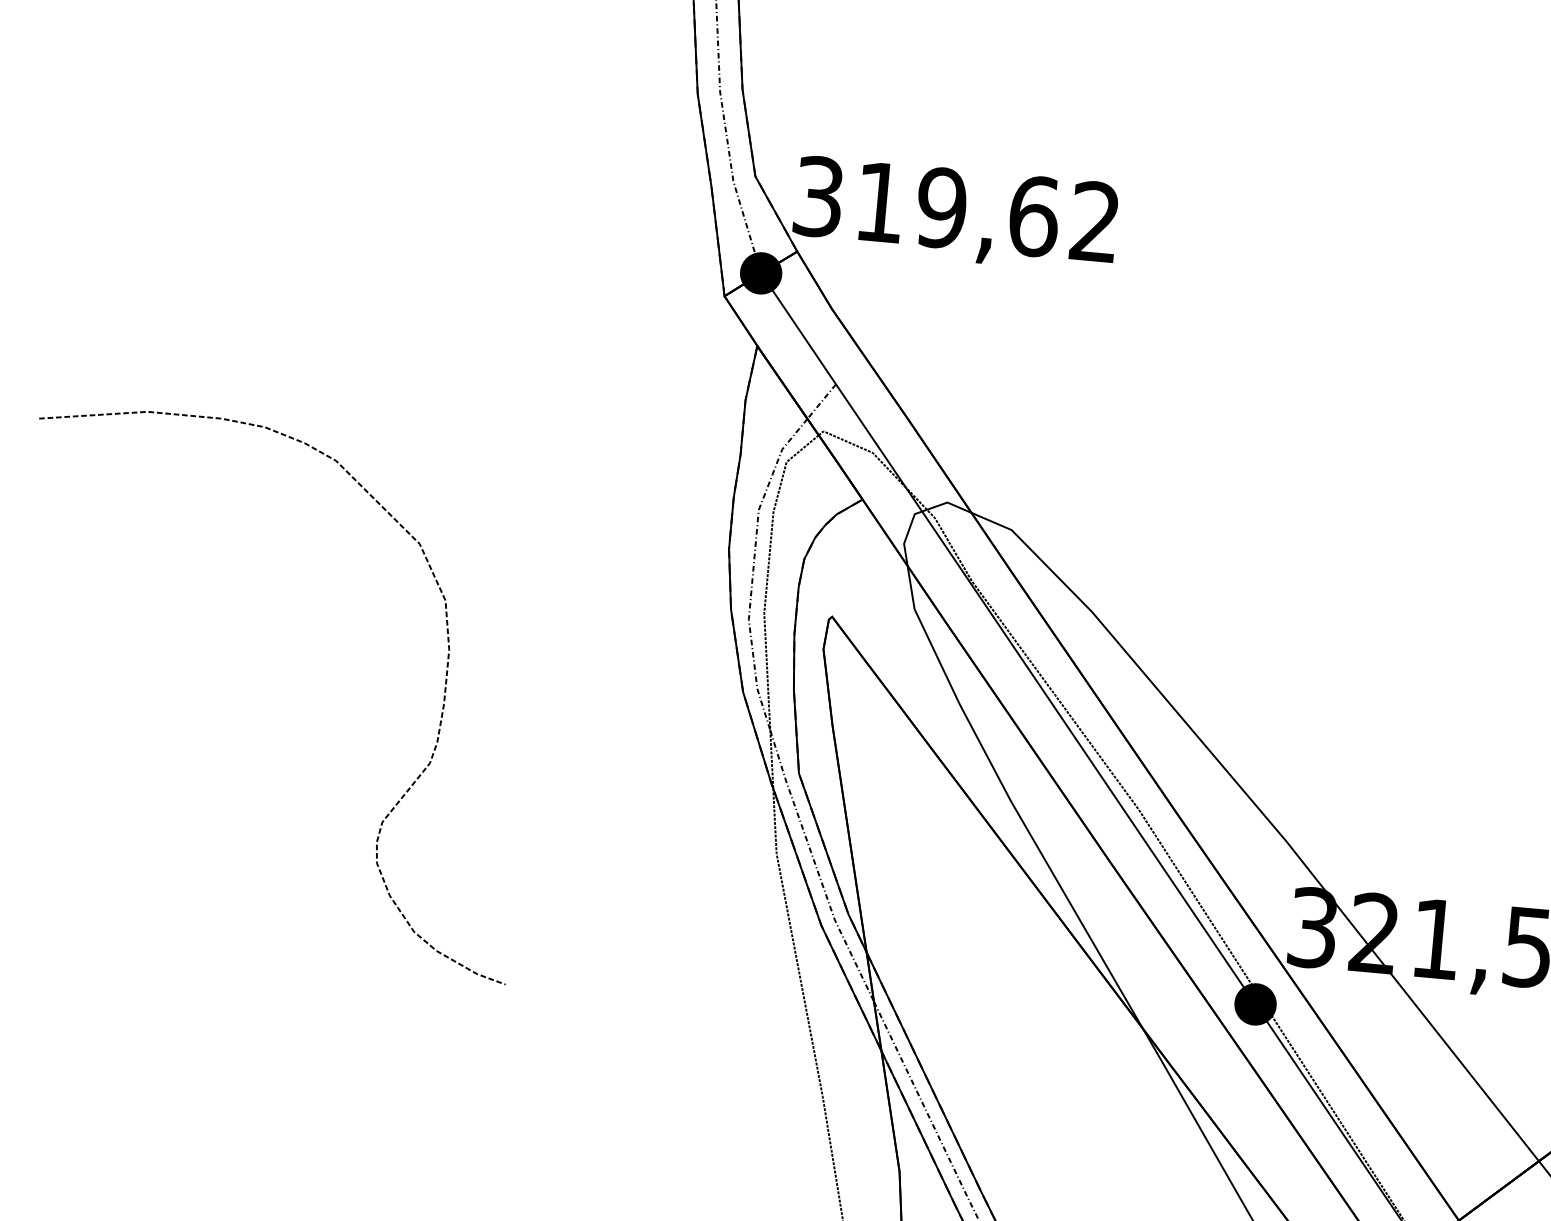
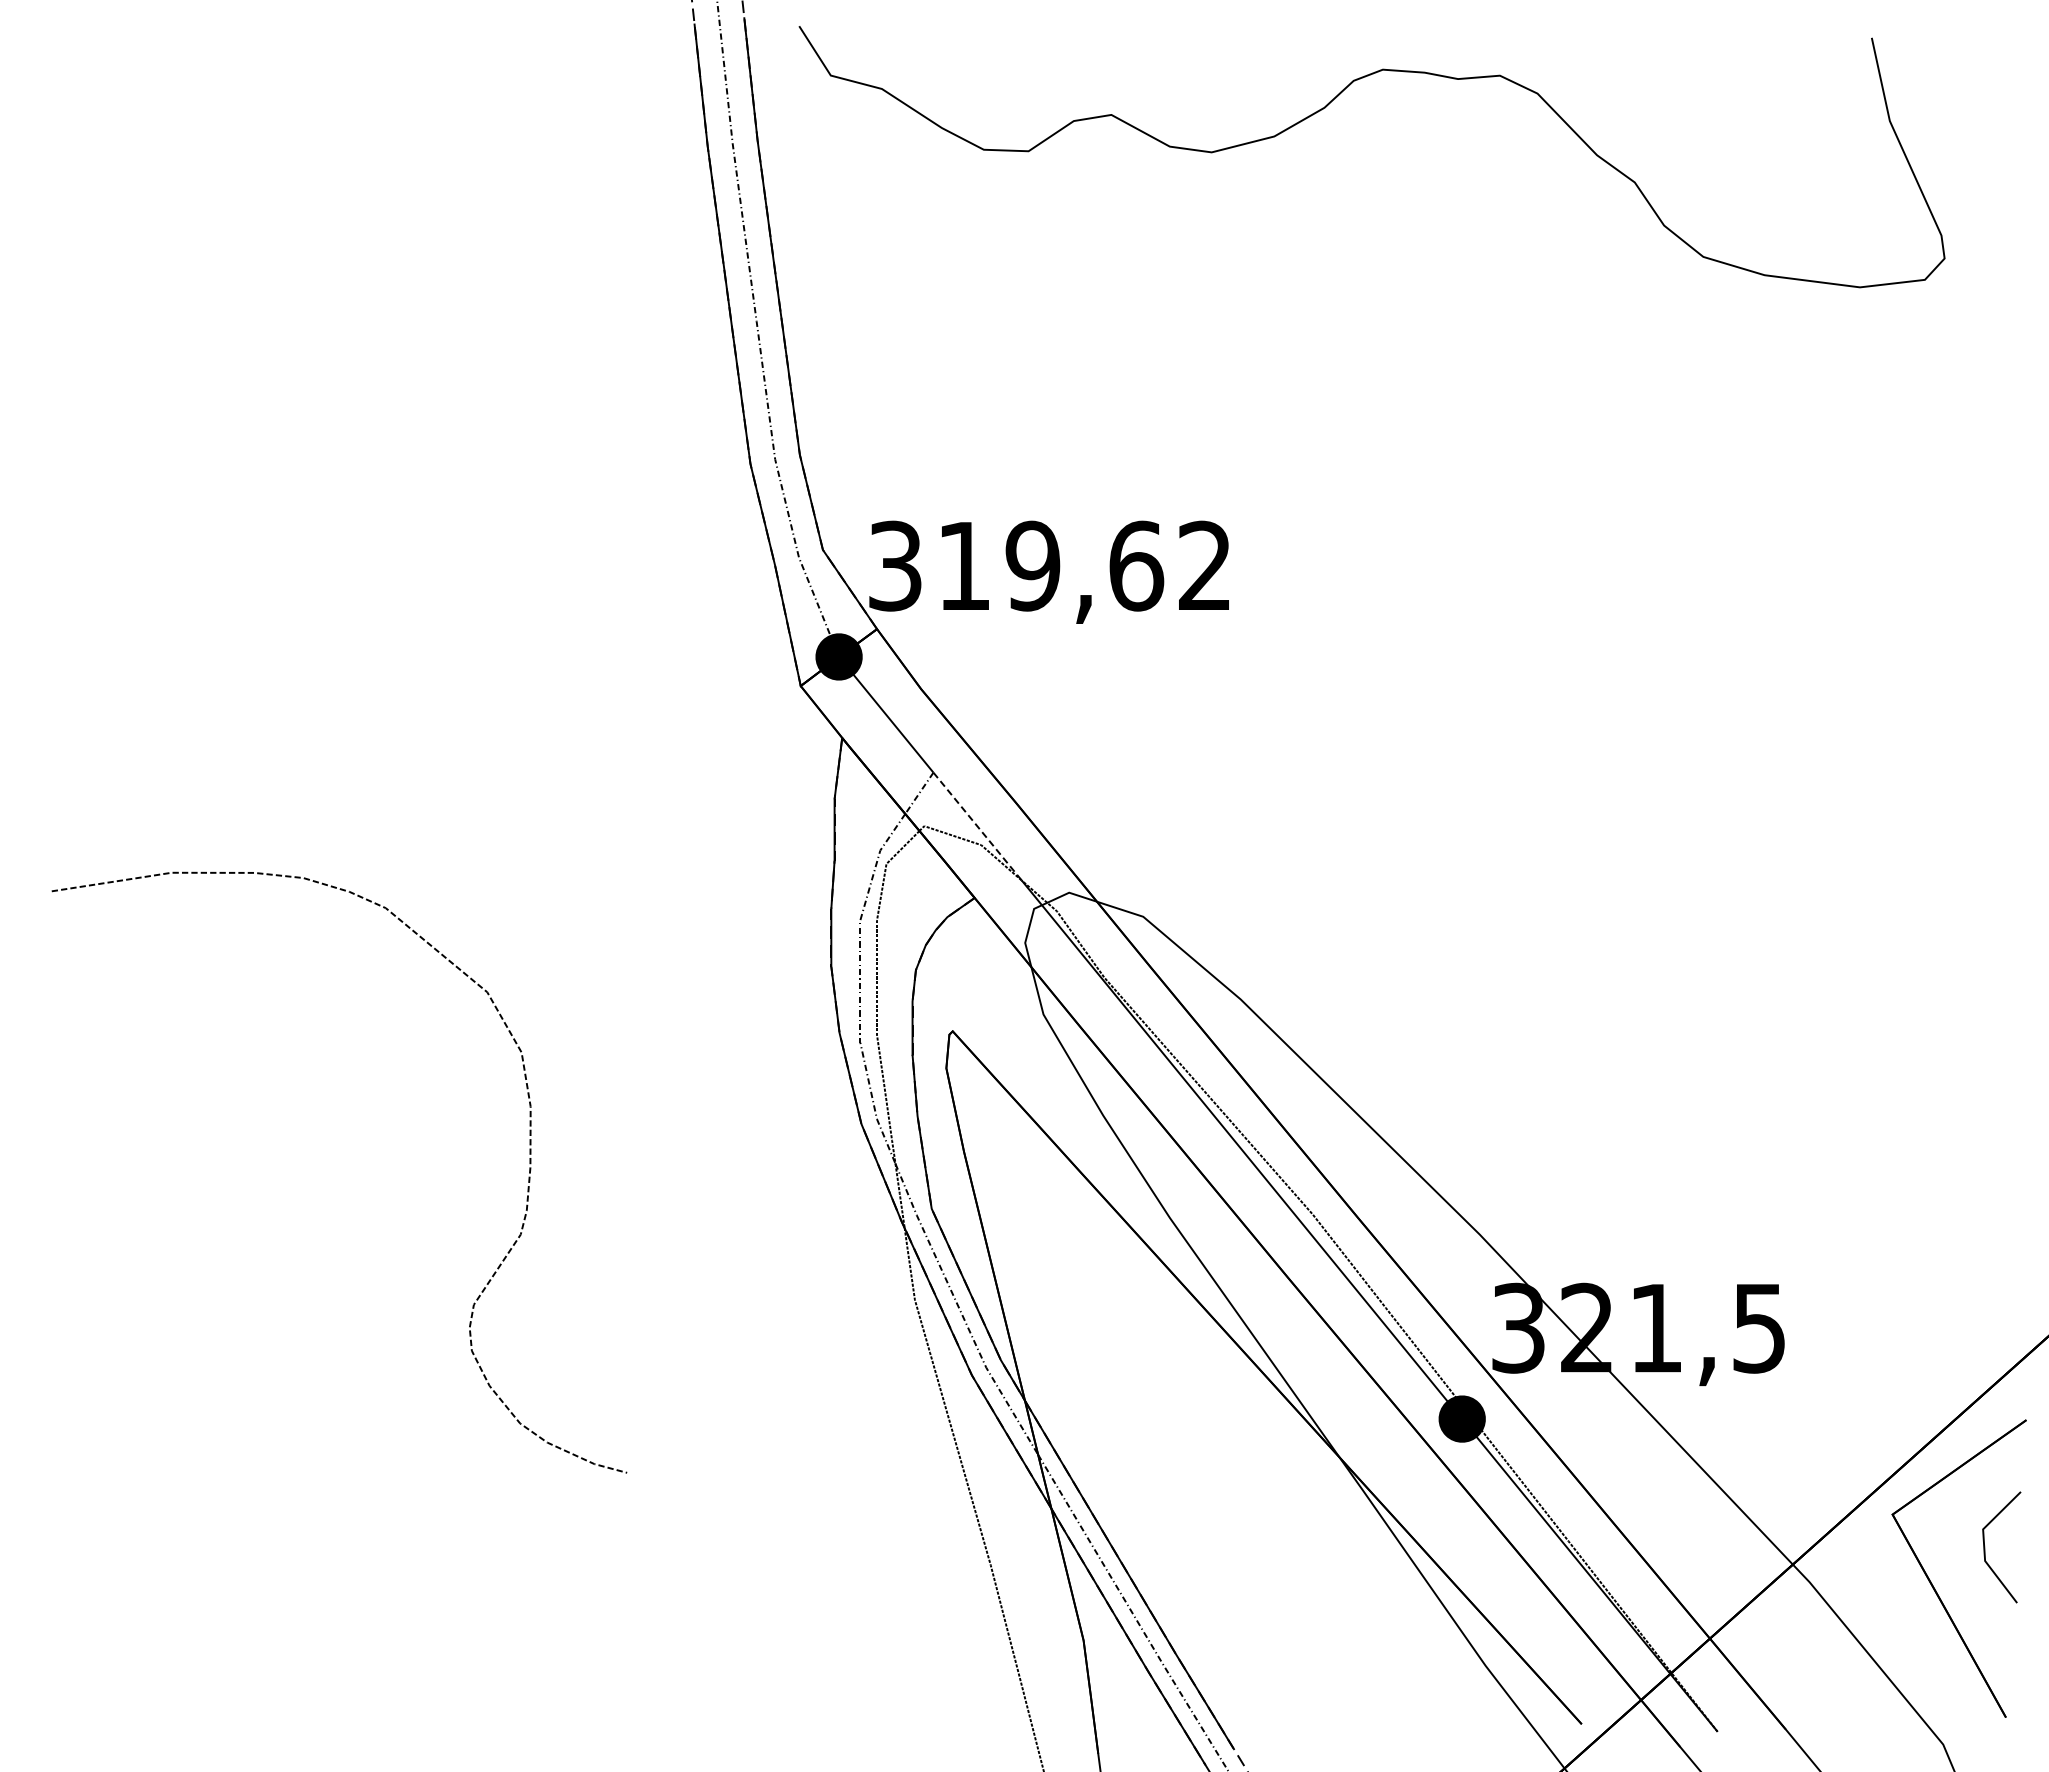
line: (870, 435) -> (977, 826), solid -> dashed

